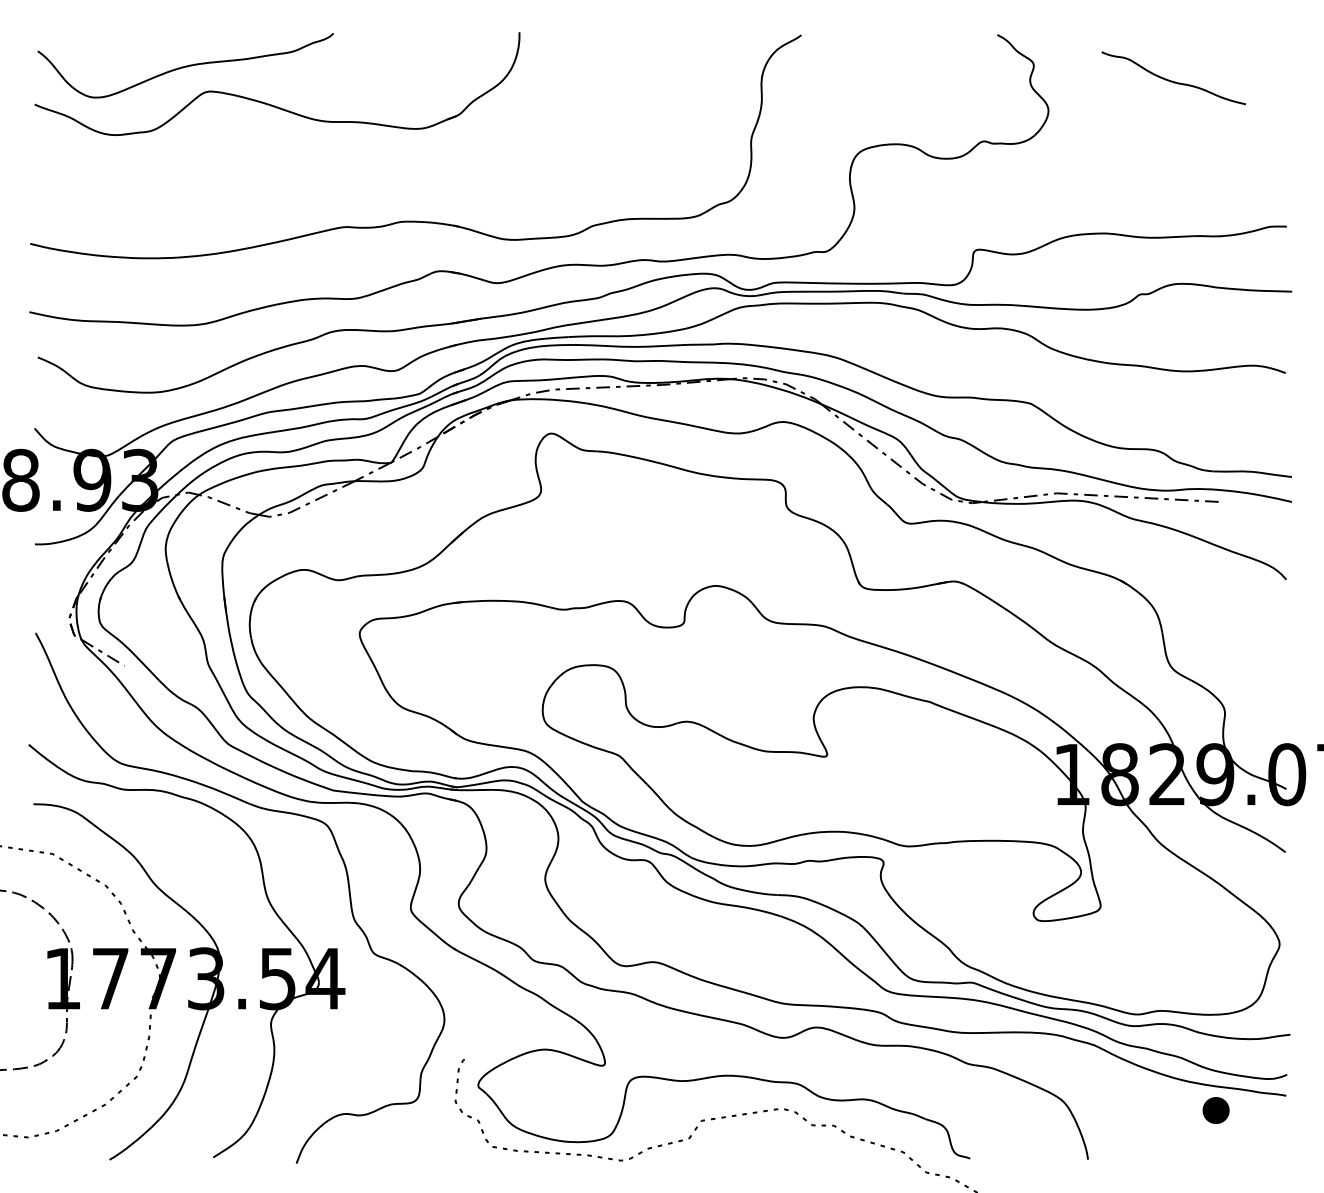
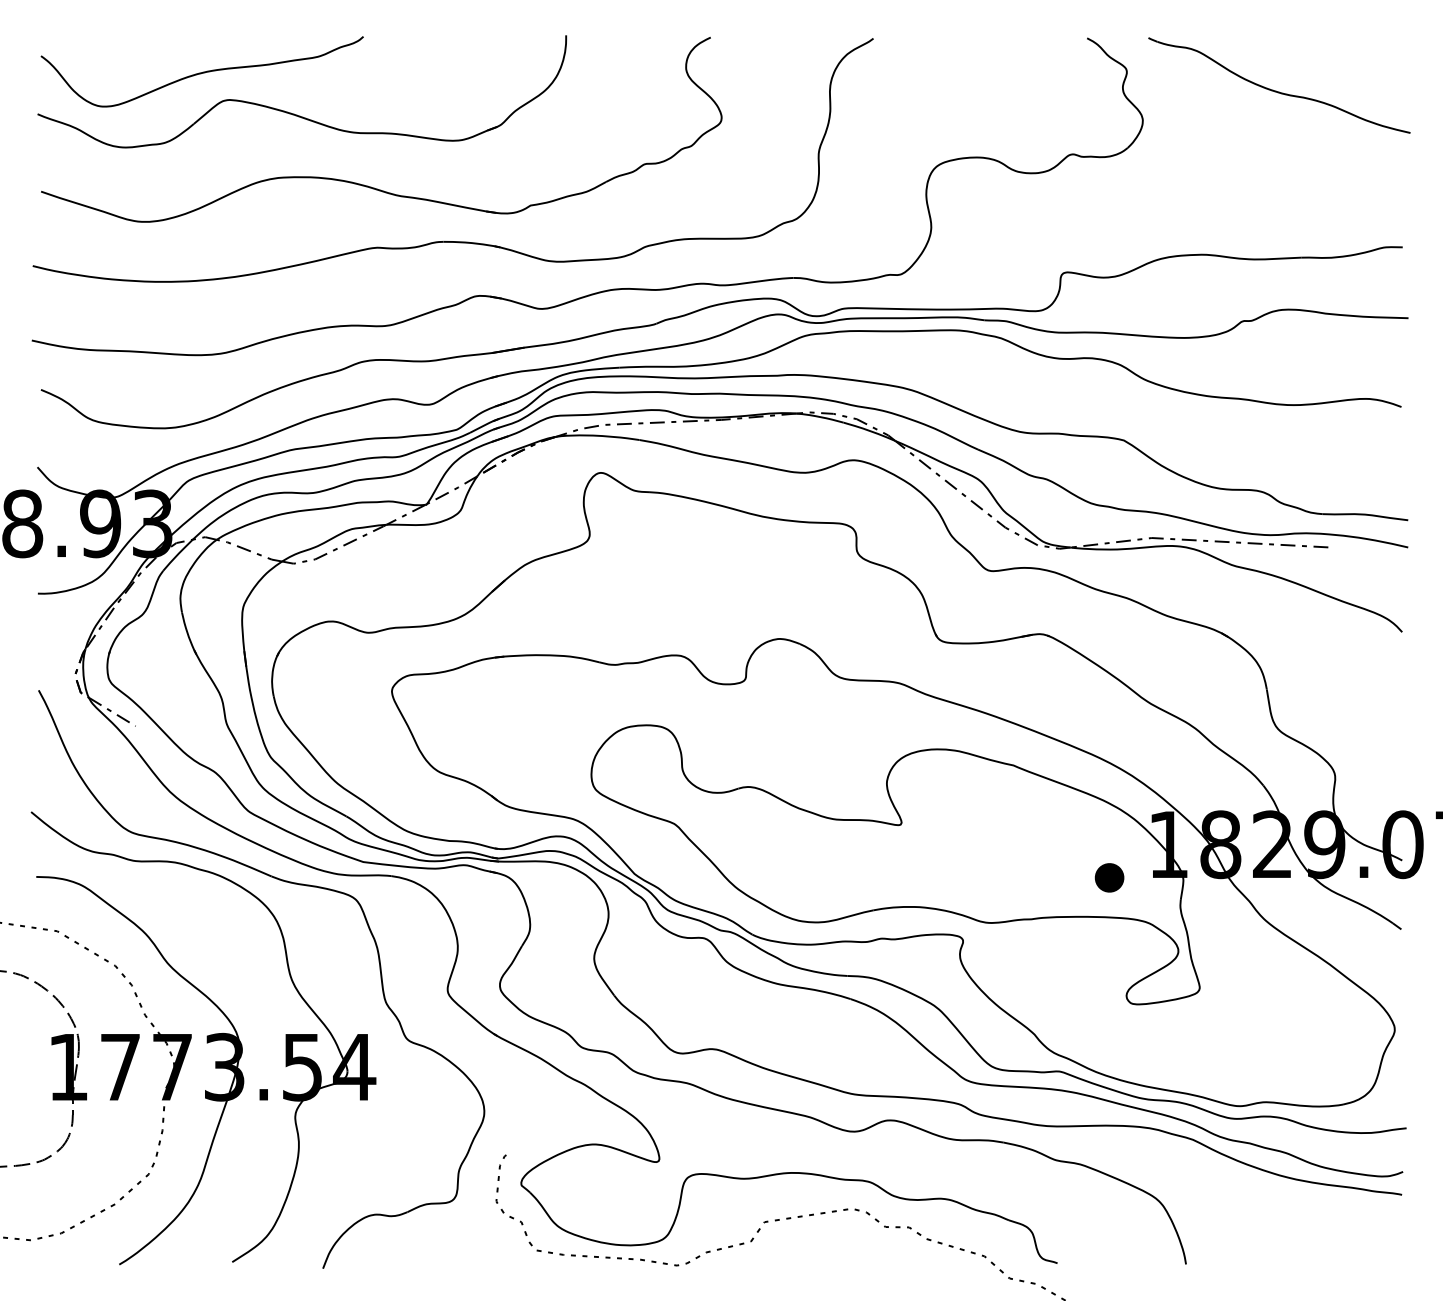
part: (1173, 78) -> (1279, 85), size x1.67
part: (334, 169) -> (364, 184), added
part: (1216, 1110) -> (1109, 877), moved

